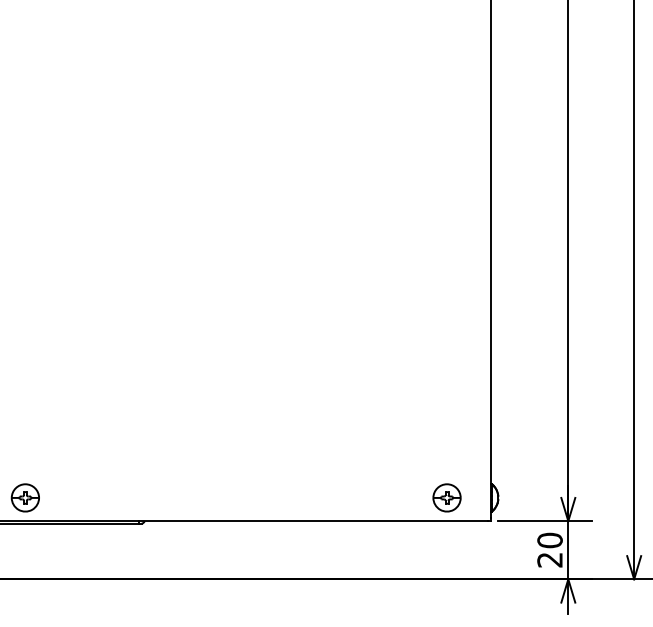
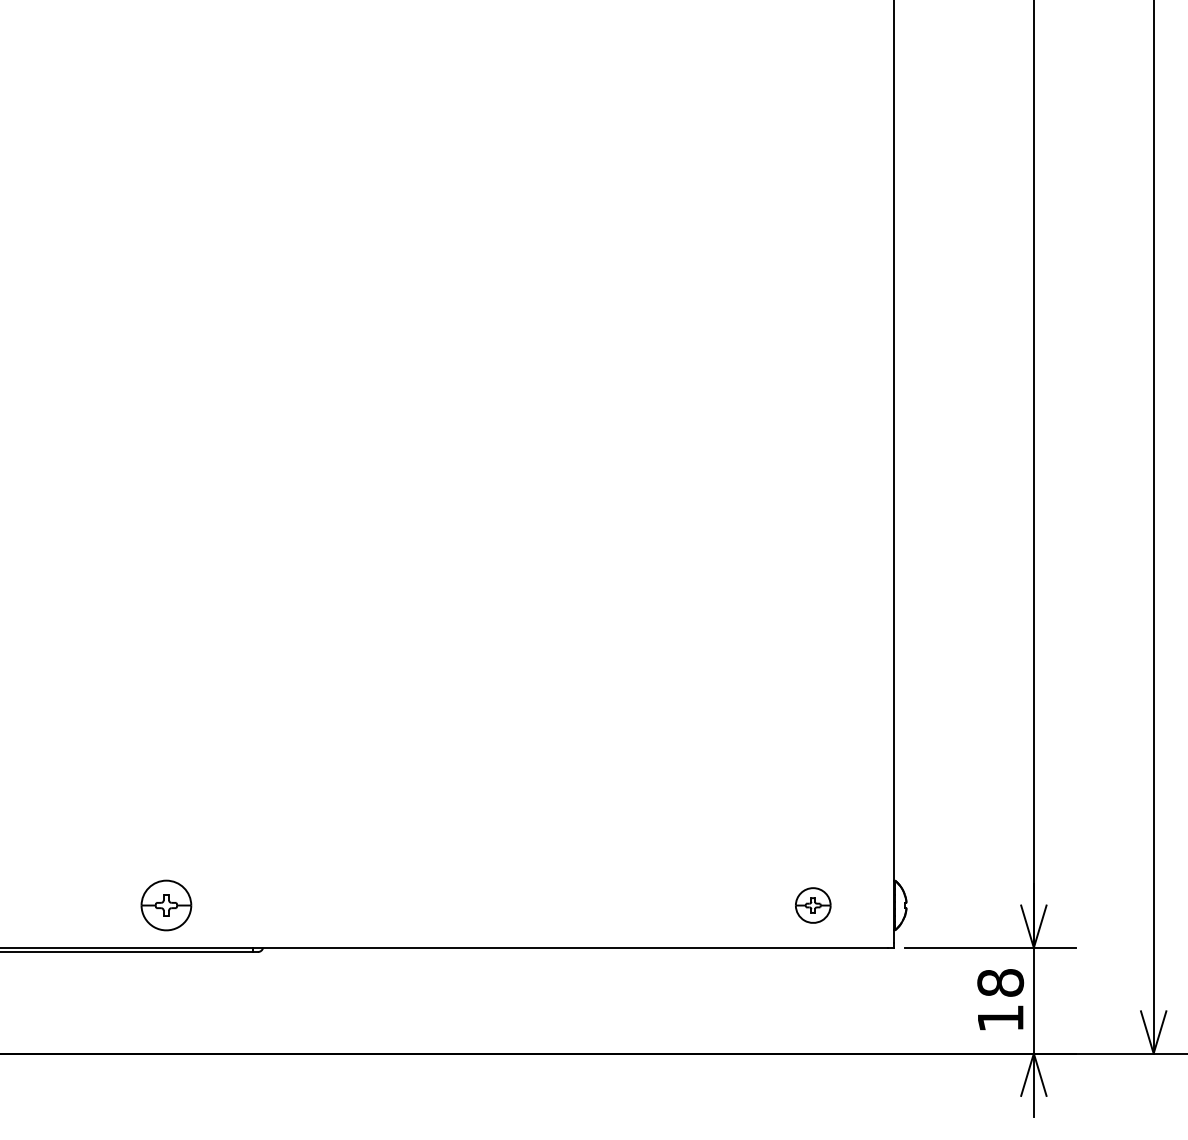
part: (24, 497) -> (164, 904), moved
part: (446, 497) -> (812, 904), size x0.7
text: (549, 549) -> (999, 999), 20 -> 18

